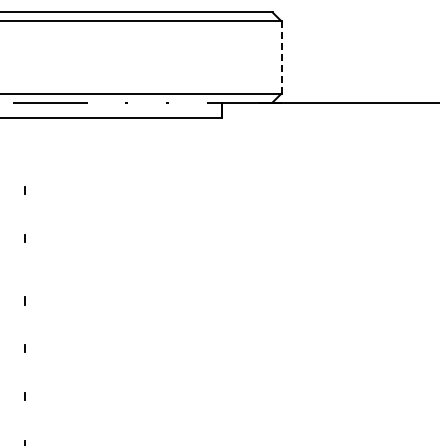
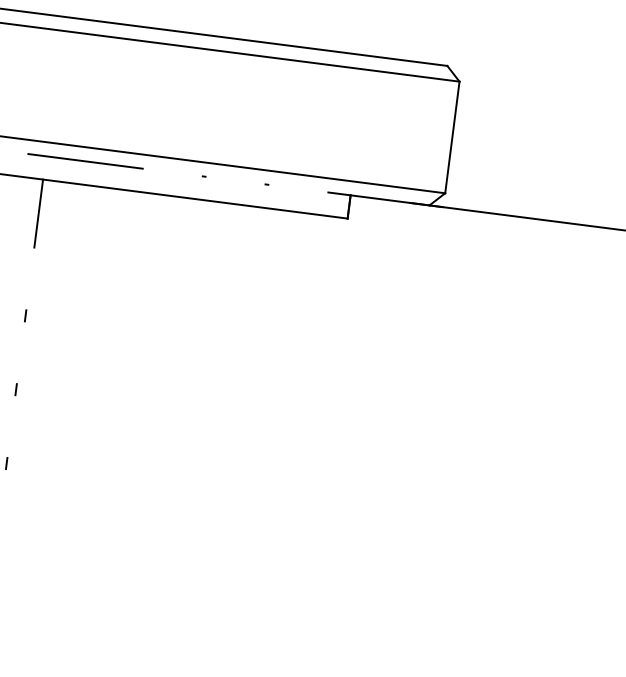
line: (281, 56) -> (452, 135), dashed -> solid
line: (24, 139) -> (38, 213), added
line: (24, 190) -> (25, 315), moved
line: (24, 238) -> (15, 389), moved

